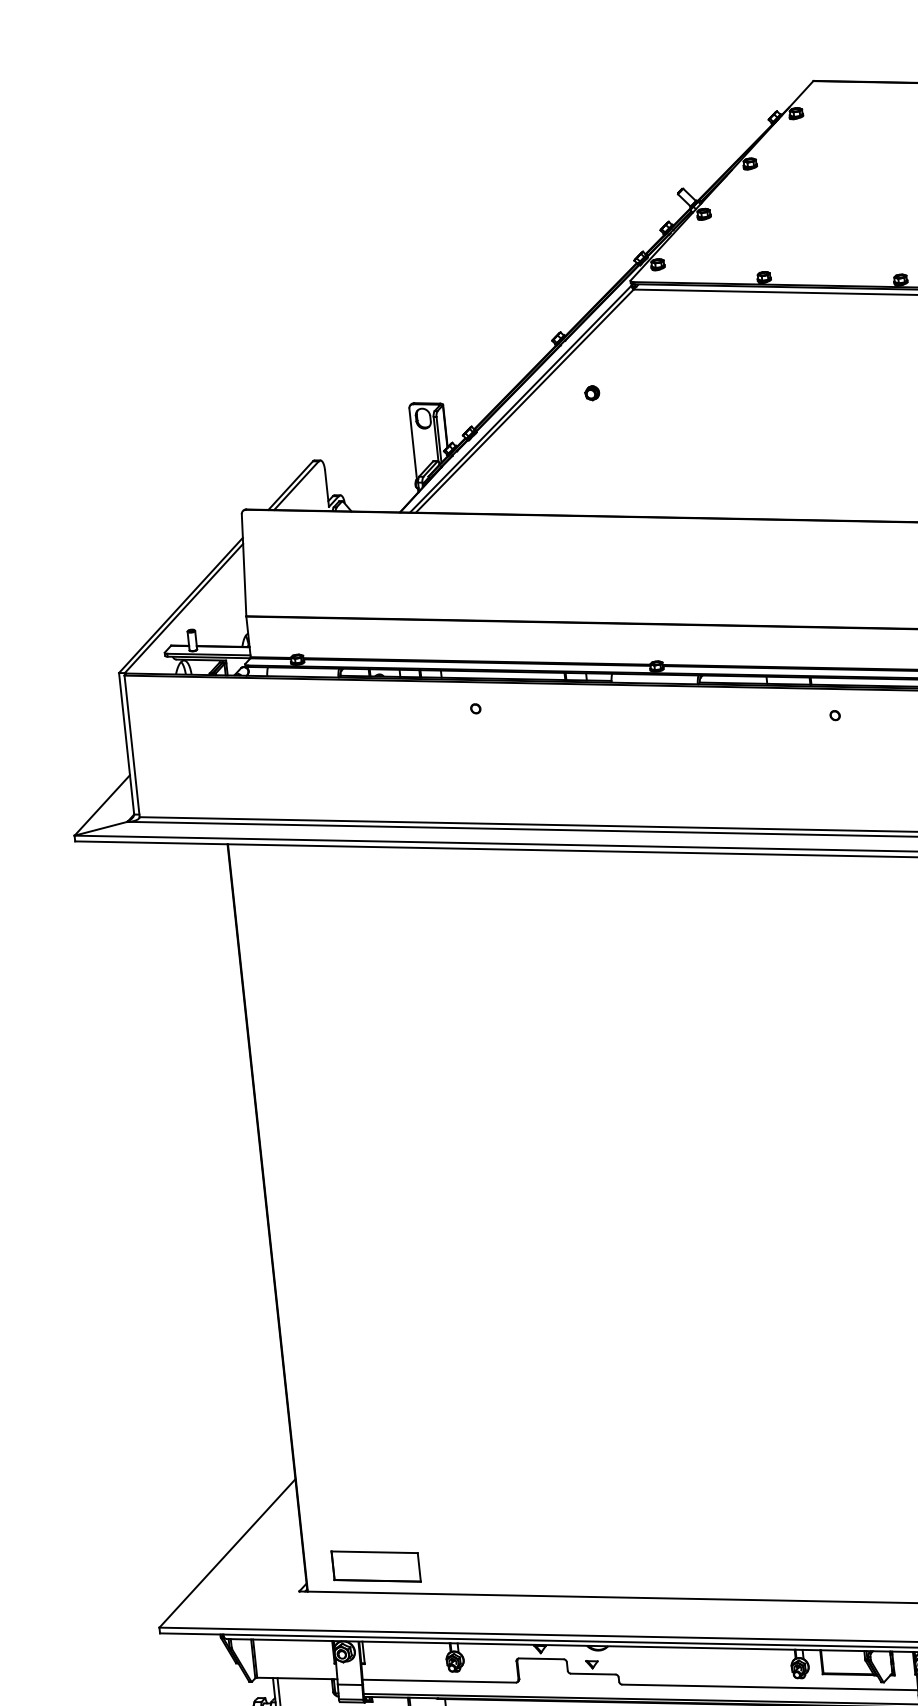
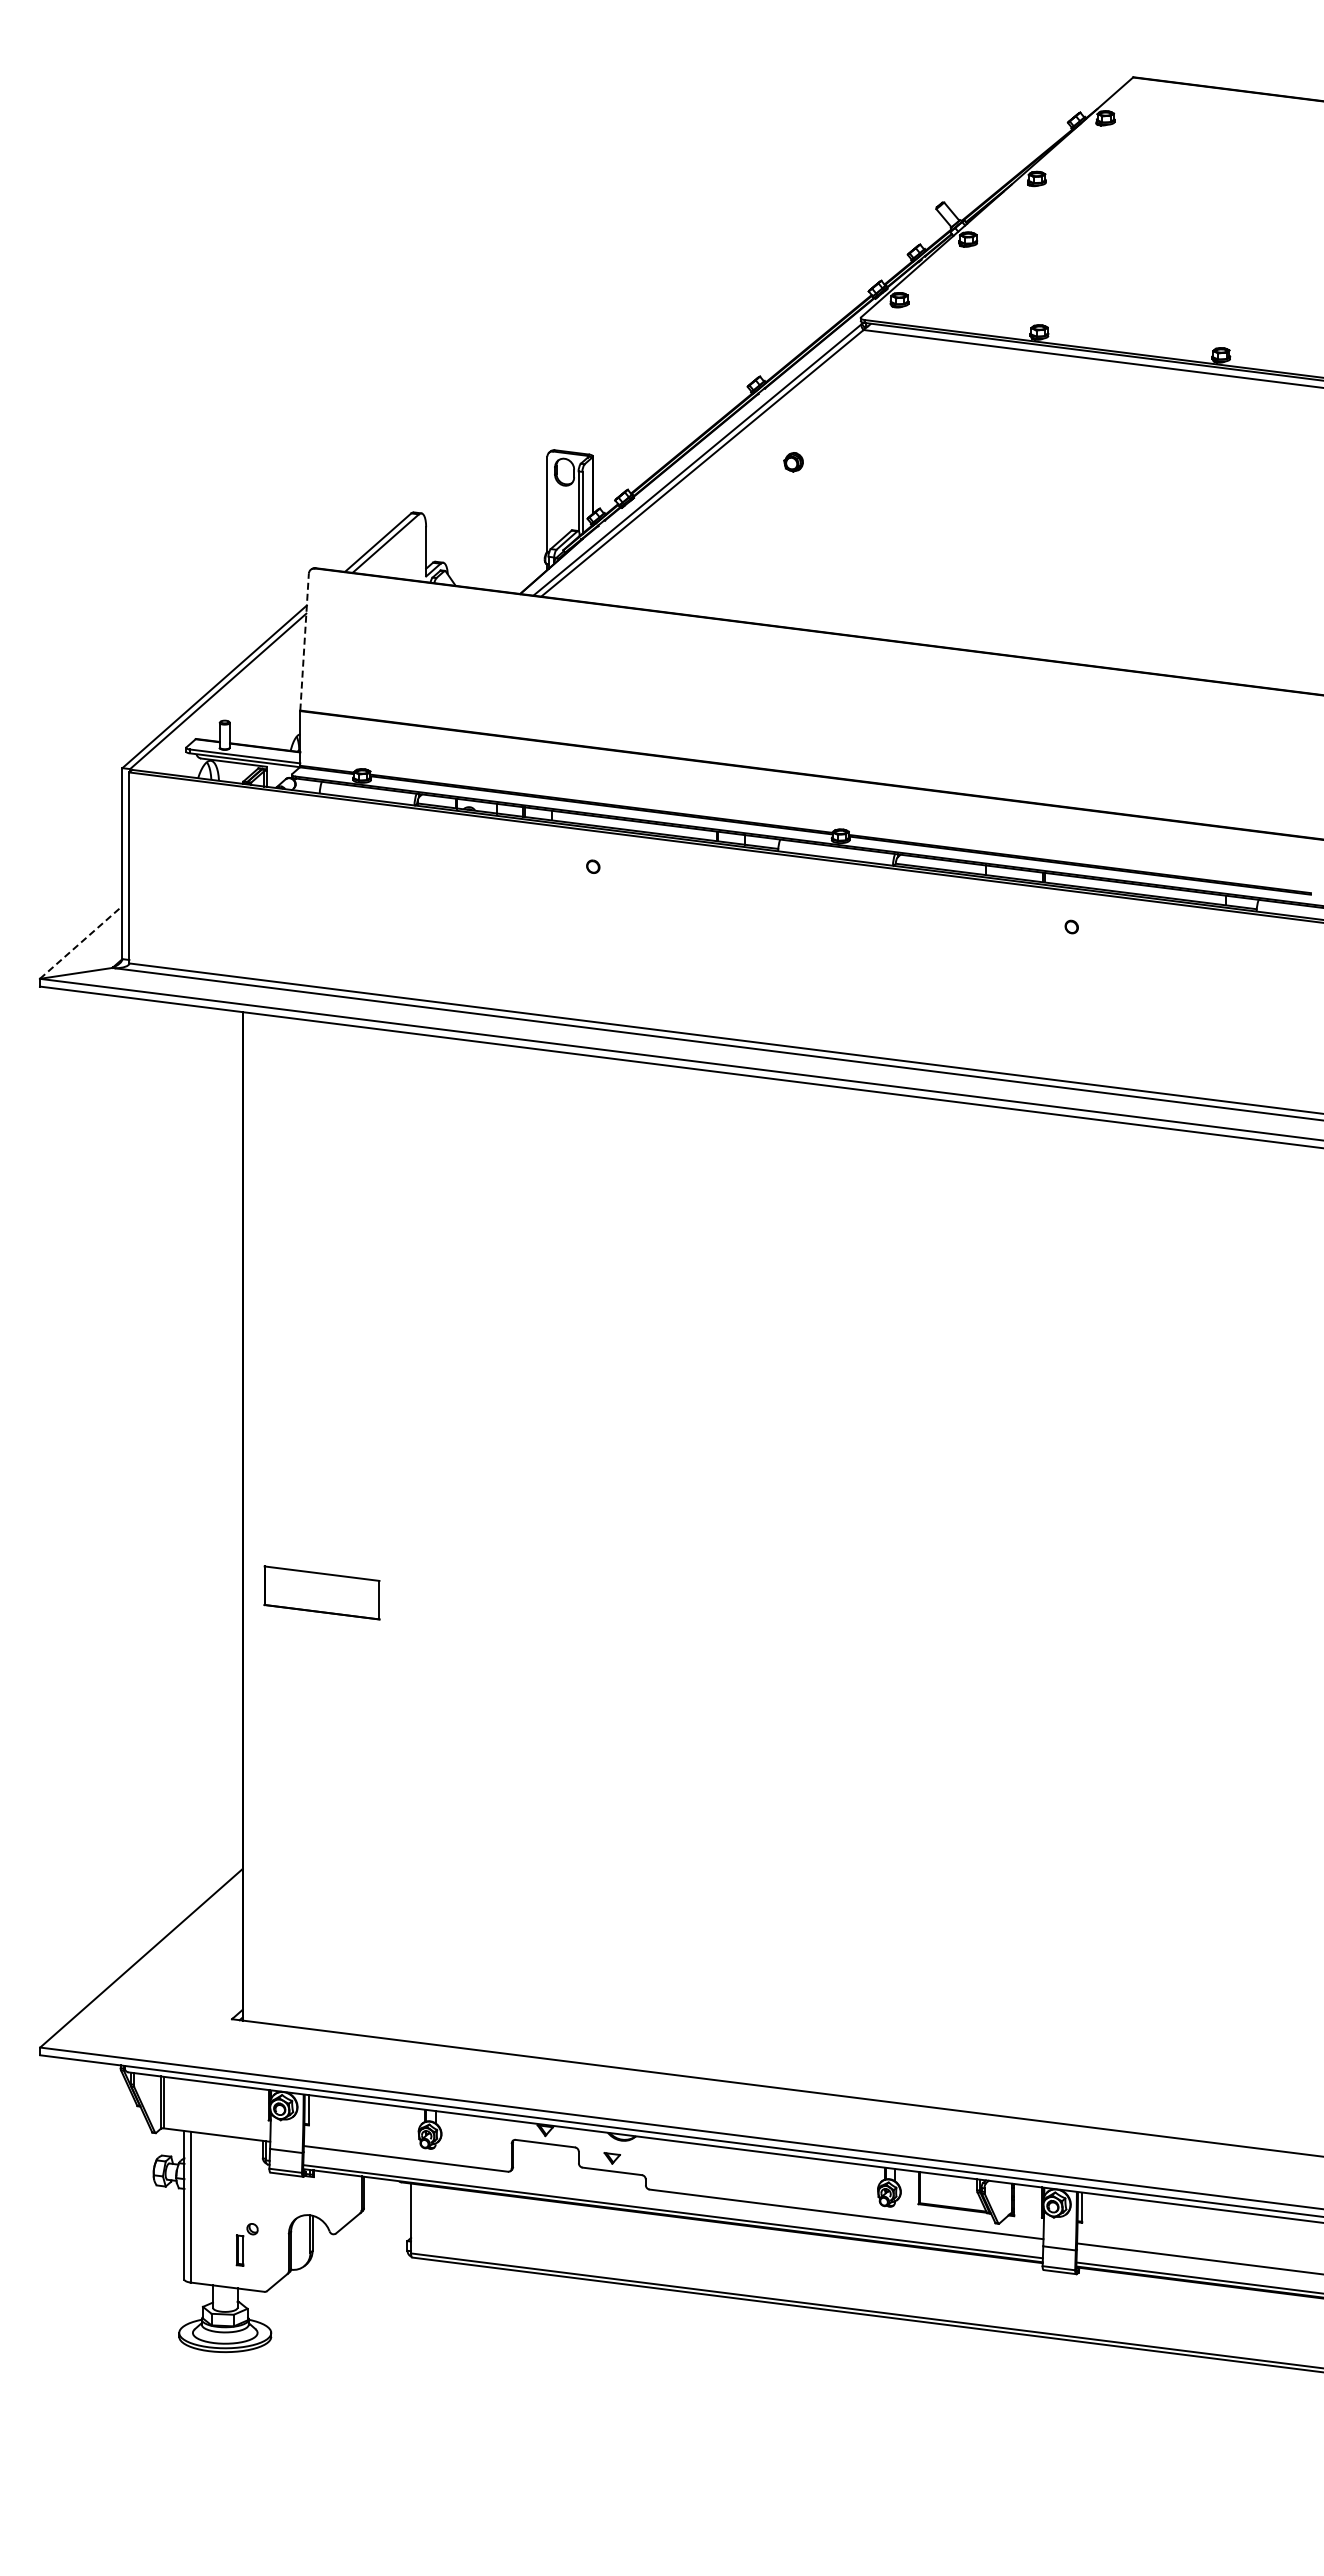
line: (244, 565) -> (304, 642), solid -> dashed
line: (102, 805) -> (81, 942), solid -> dashed
part: (375, 1566) -> (321, 1592), moved

